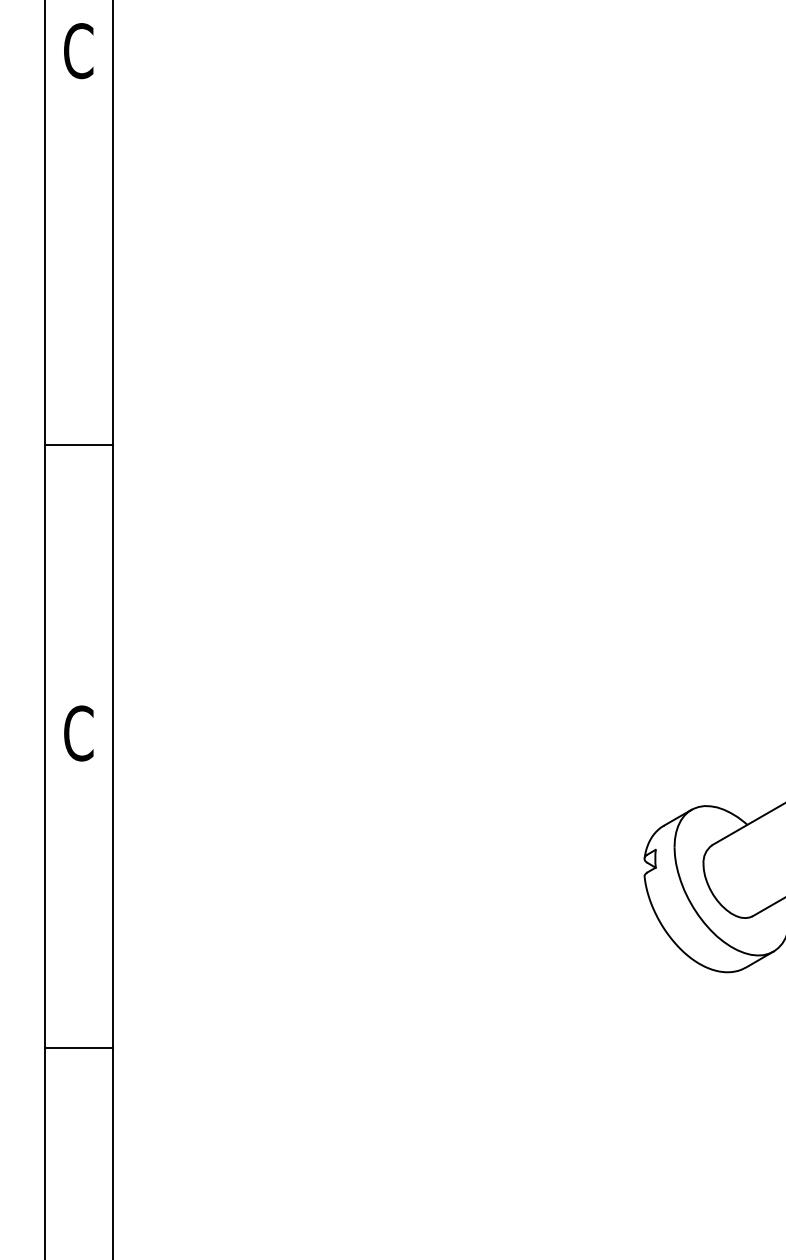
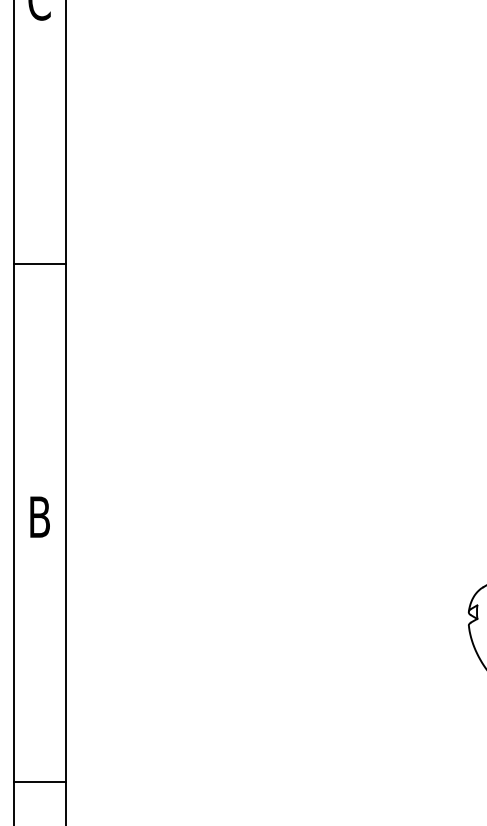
line: (79, 445) -> (40, 264), moved
text: (78, 733) -> (39, 517), C -> B
line: (79, 1047) -> (40, 781), moved

